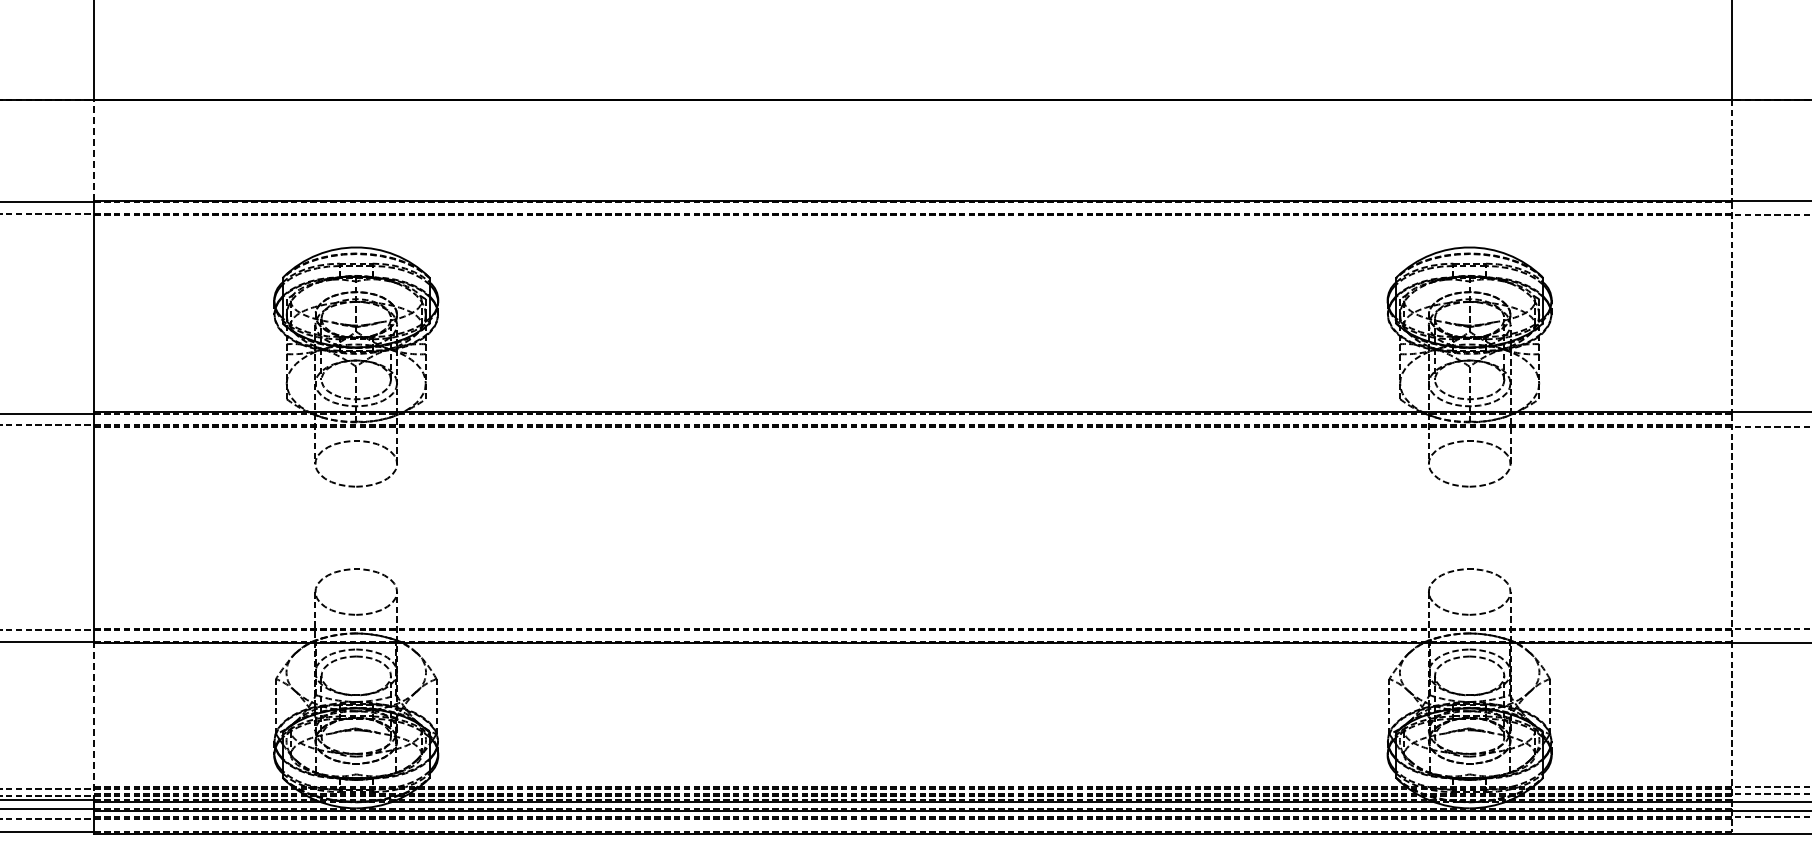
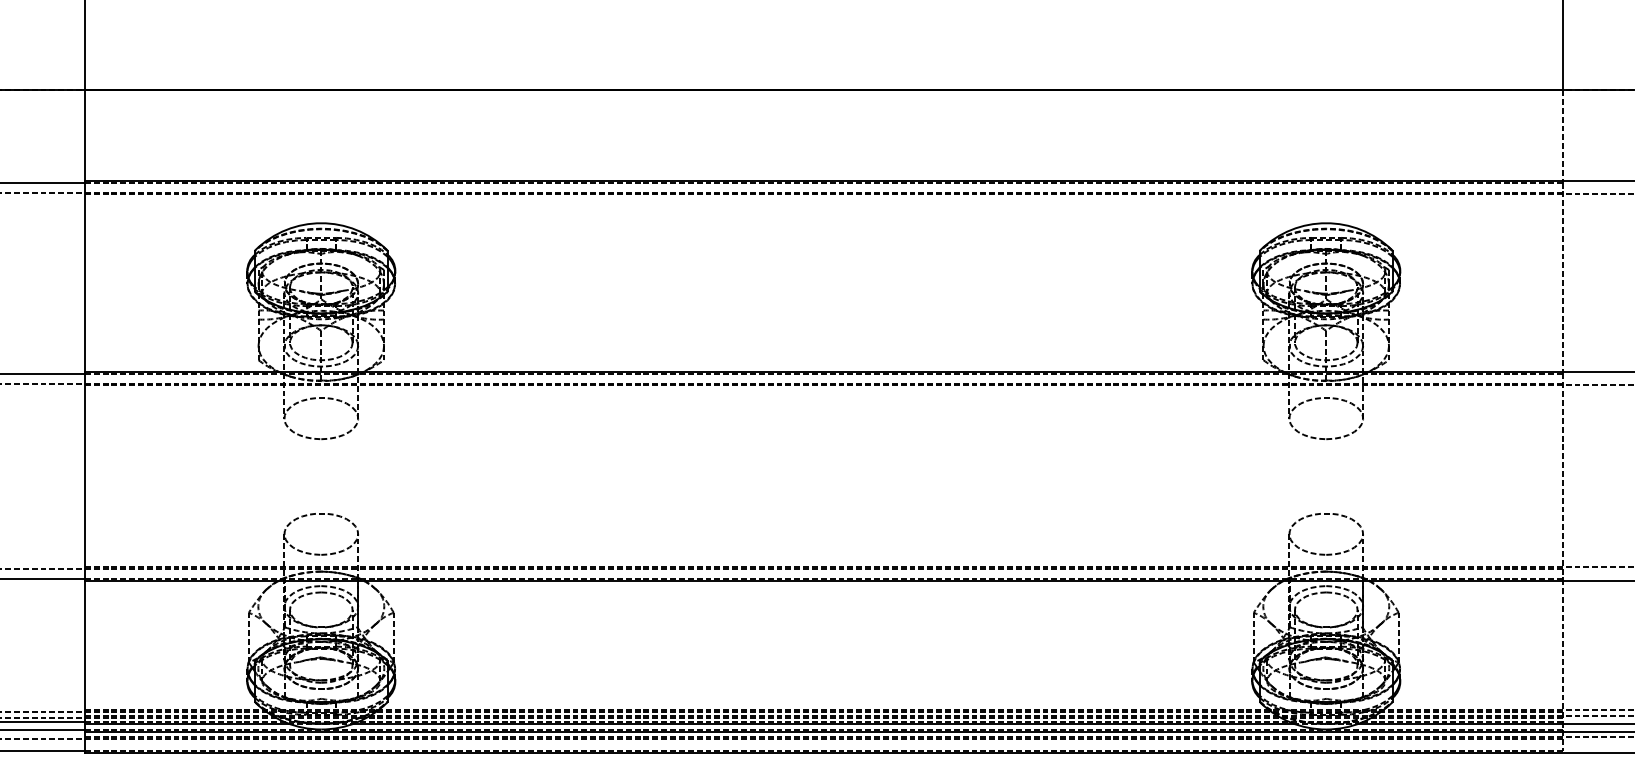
line: (94, 149) -> (85, 134), dashed -> solid
line: (94, 722) -> (85, 652), dashed -> solid

